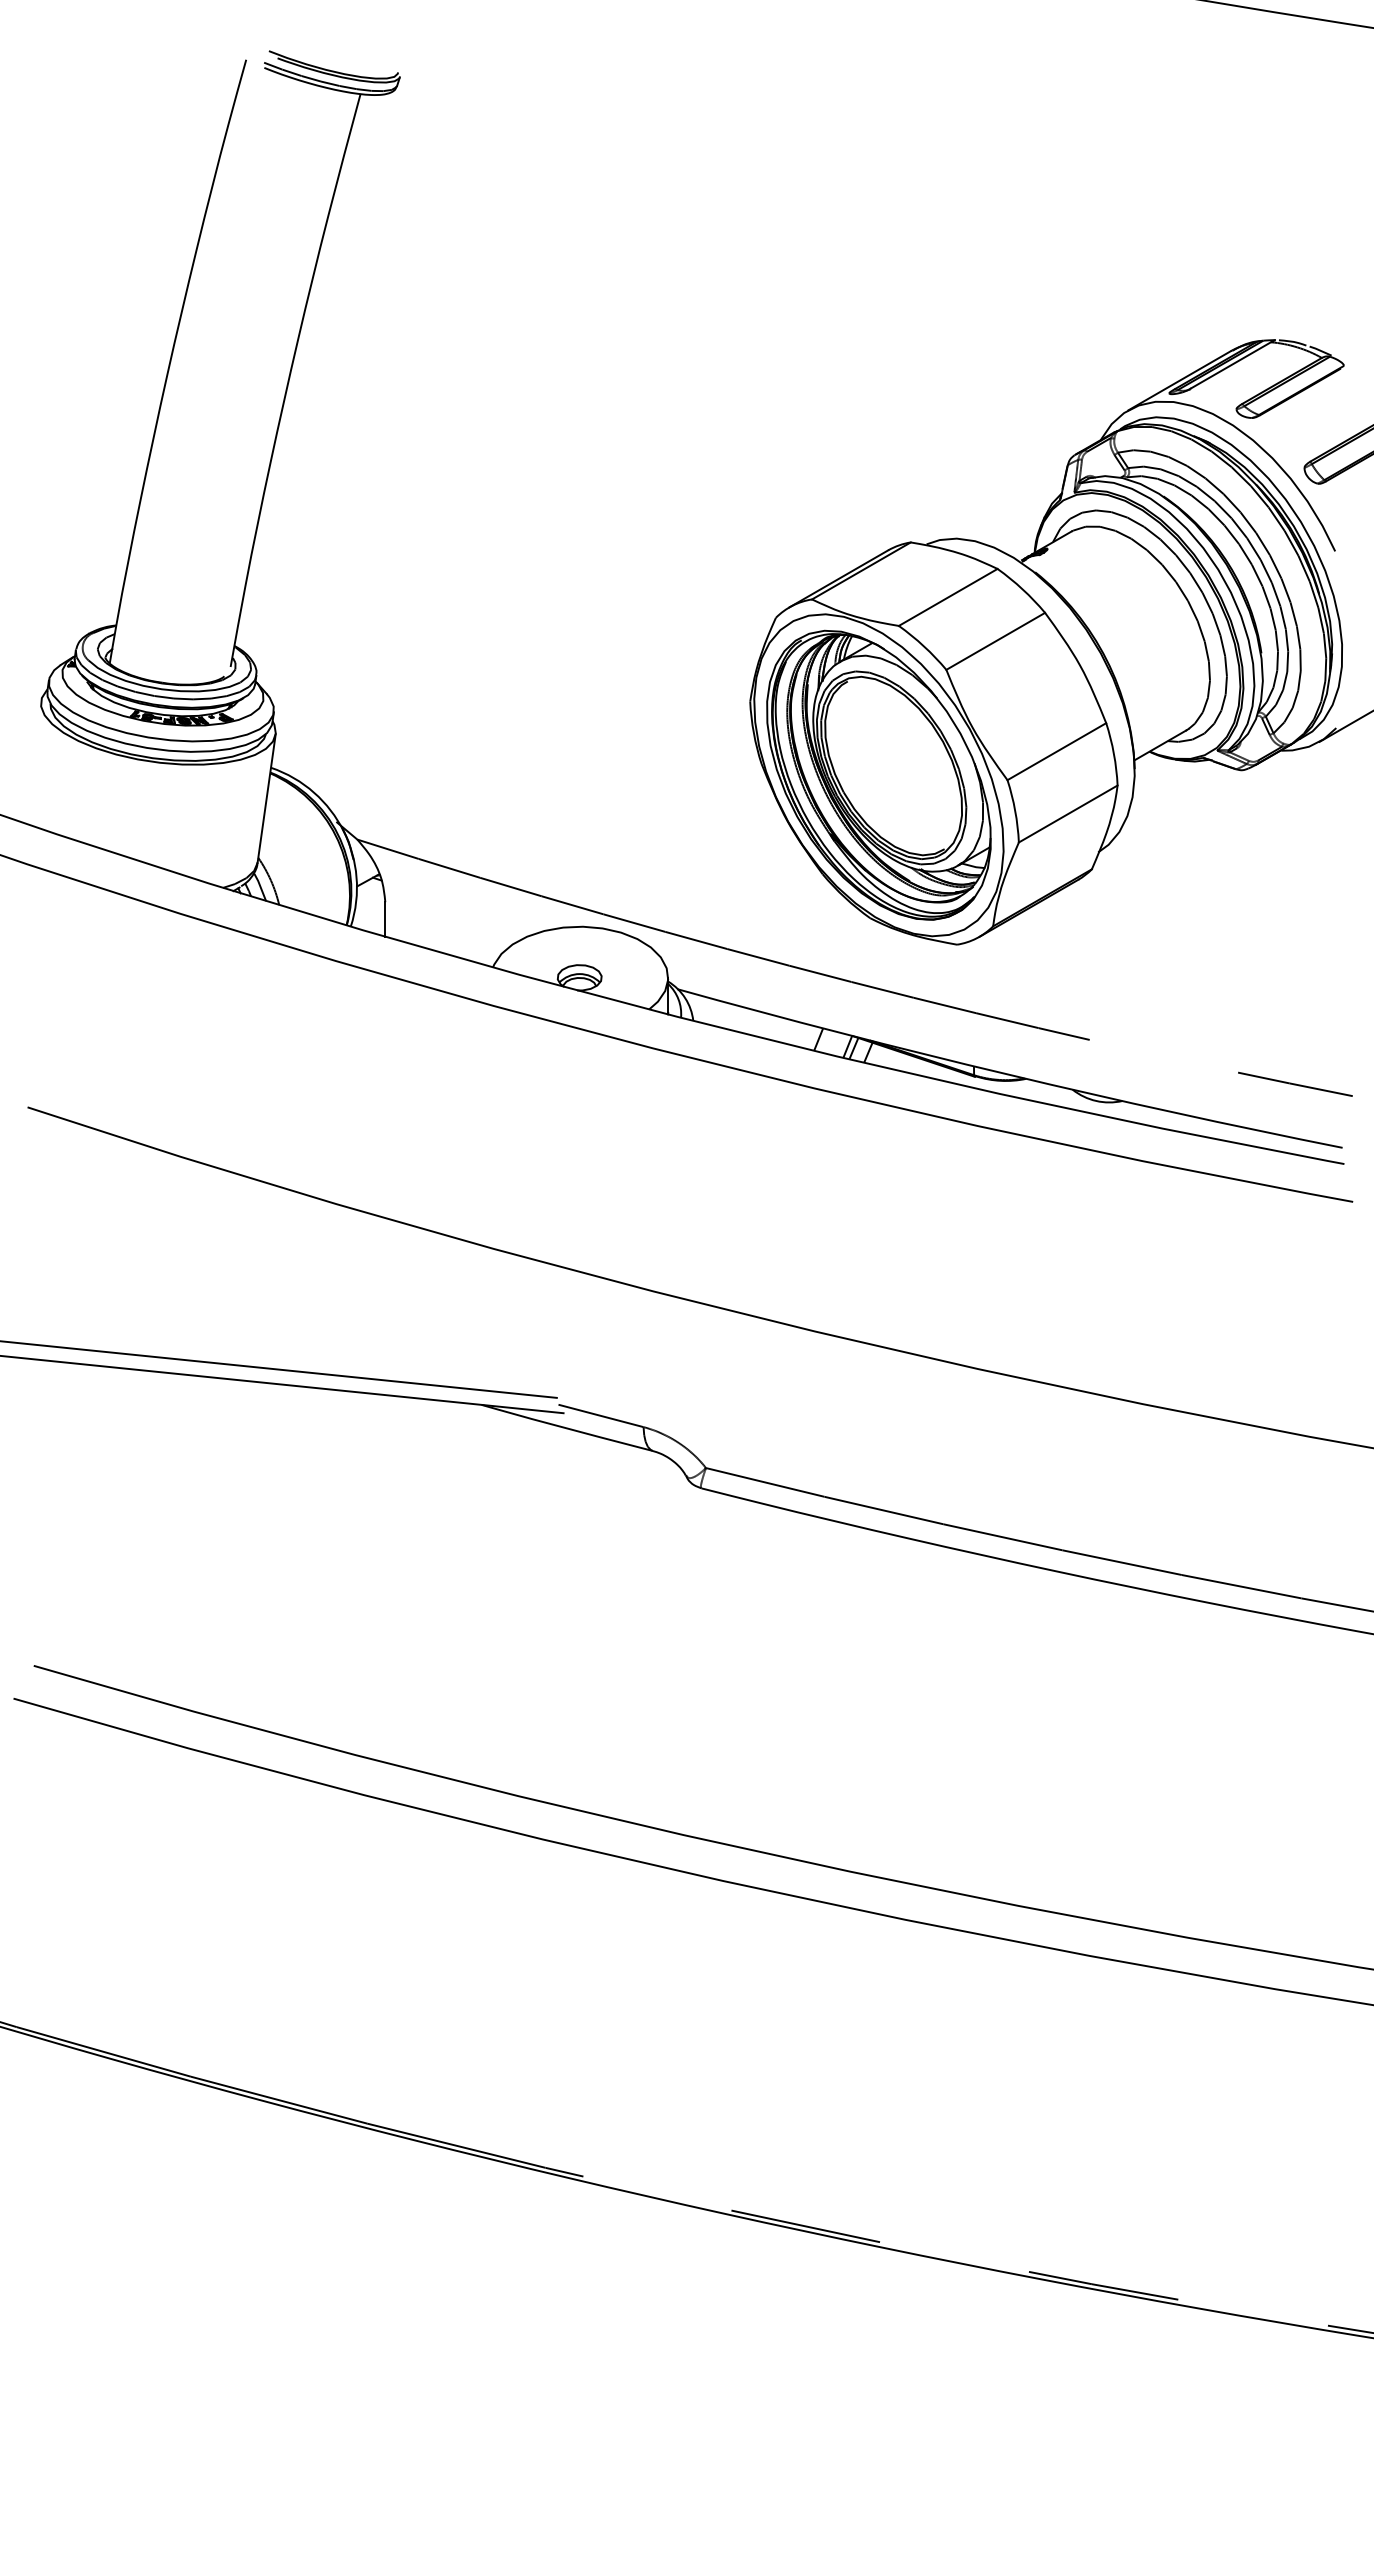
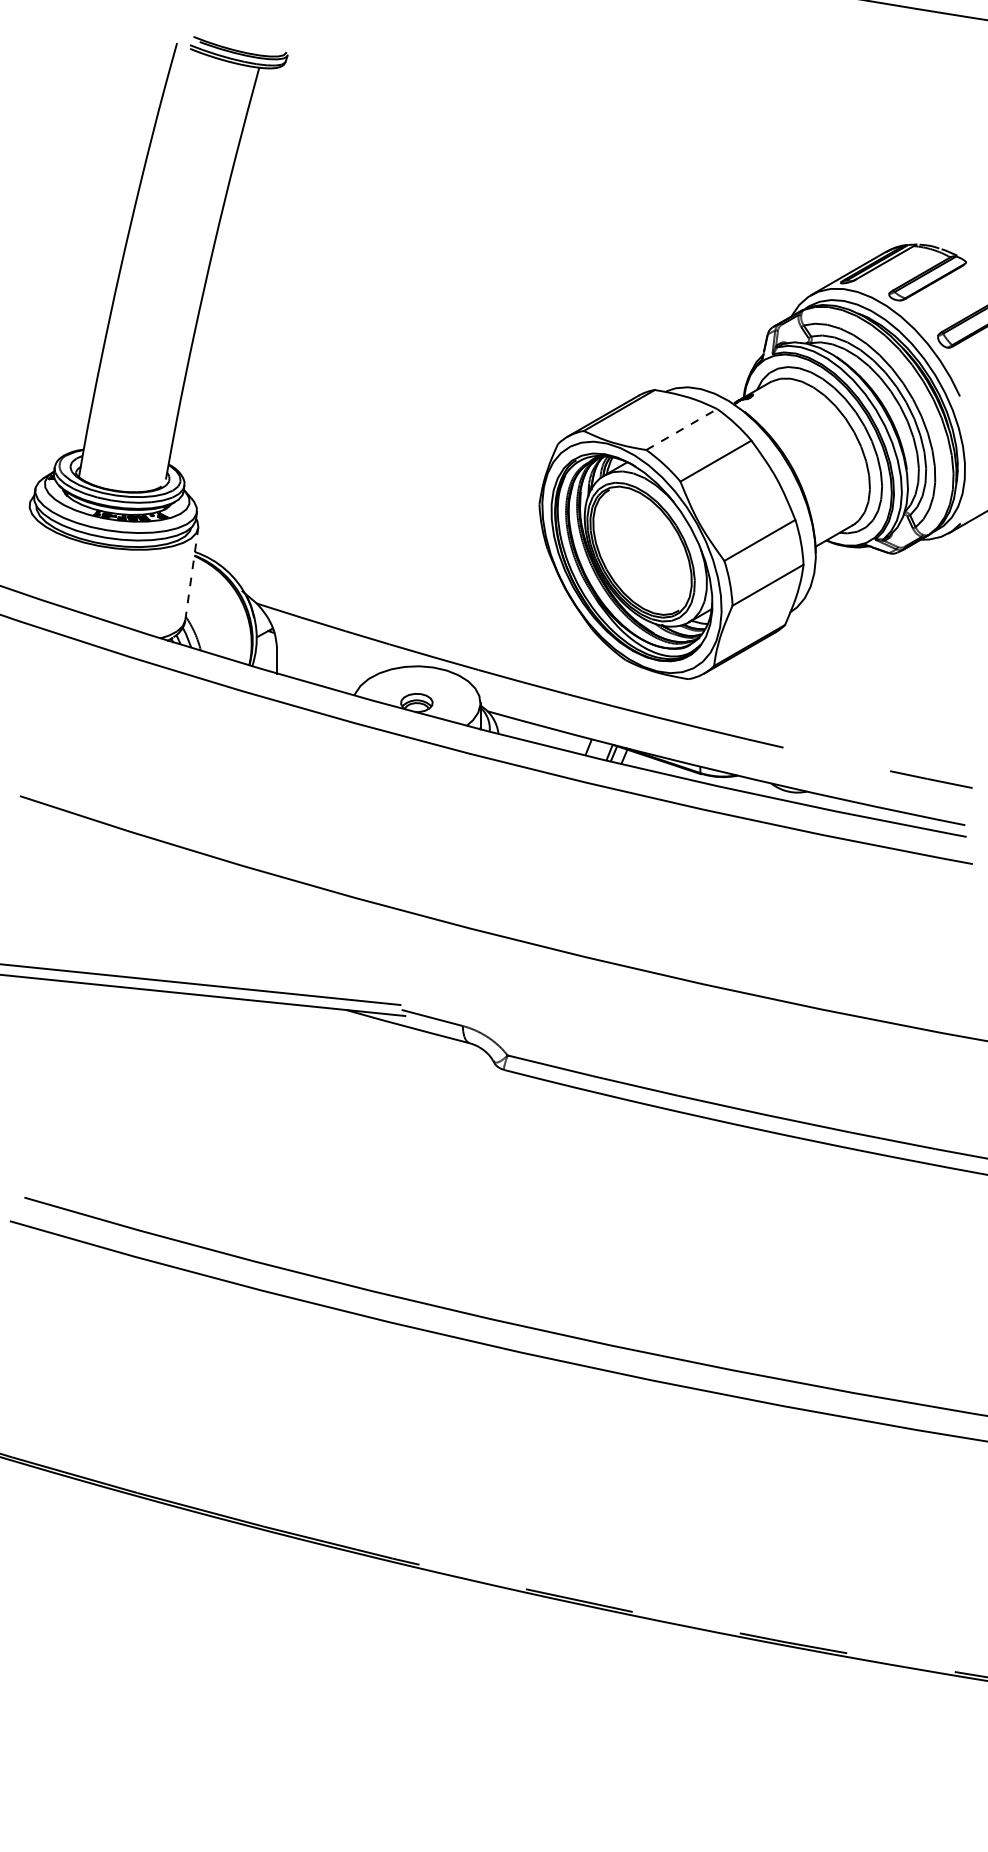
line: (948, 597) -> (681, 429), solid -> dashed
line: (266, 798) -> (191, 574), solid -> dashed

